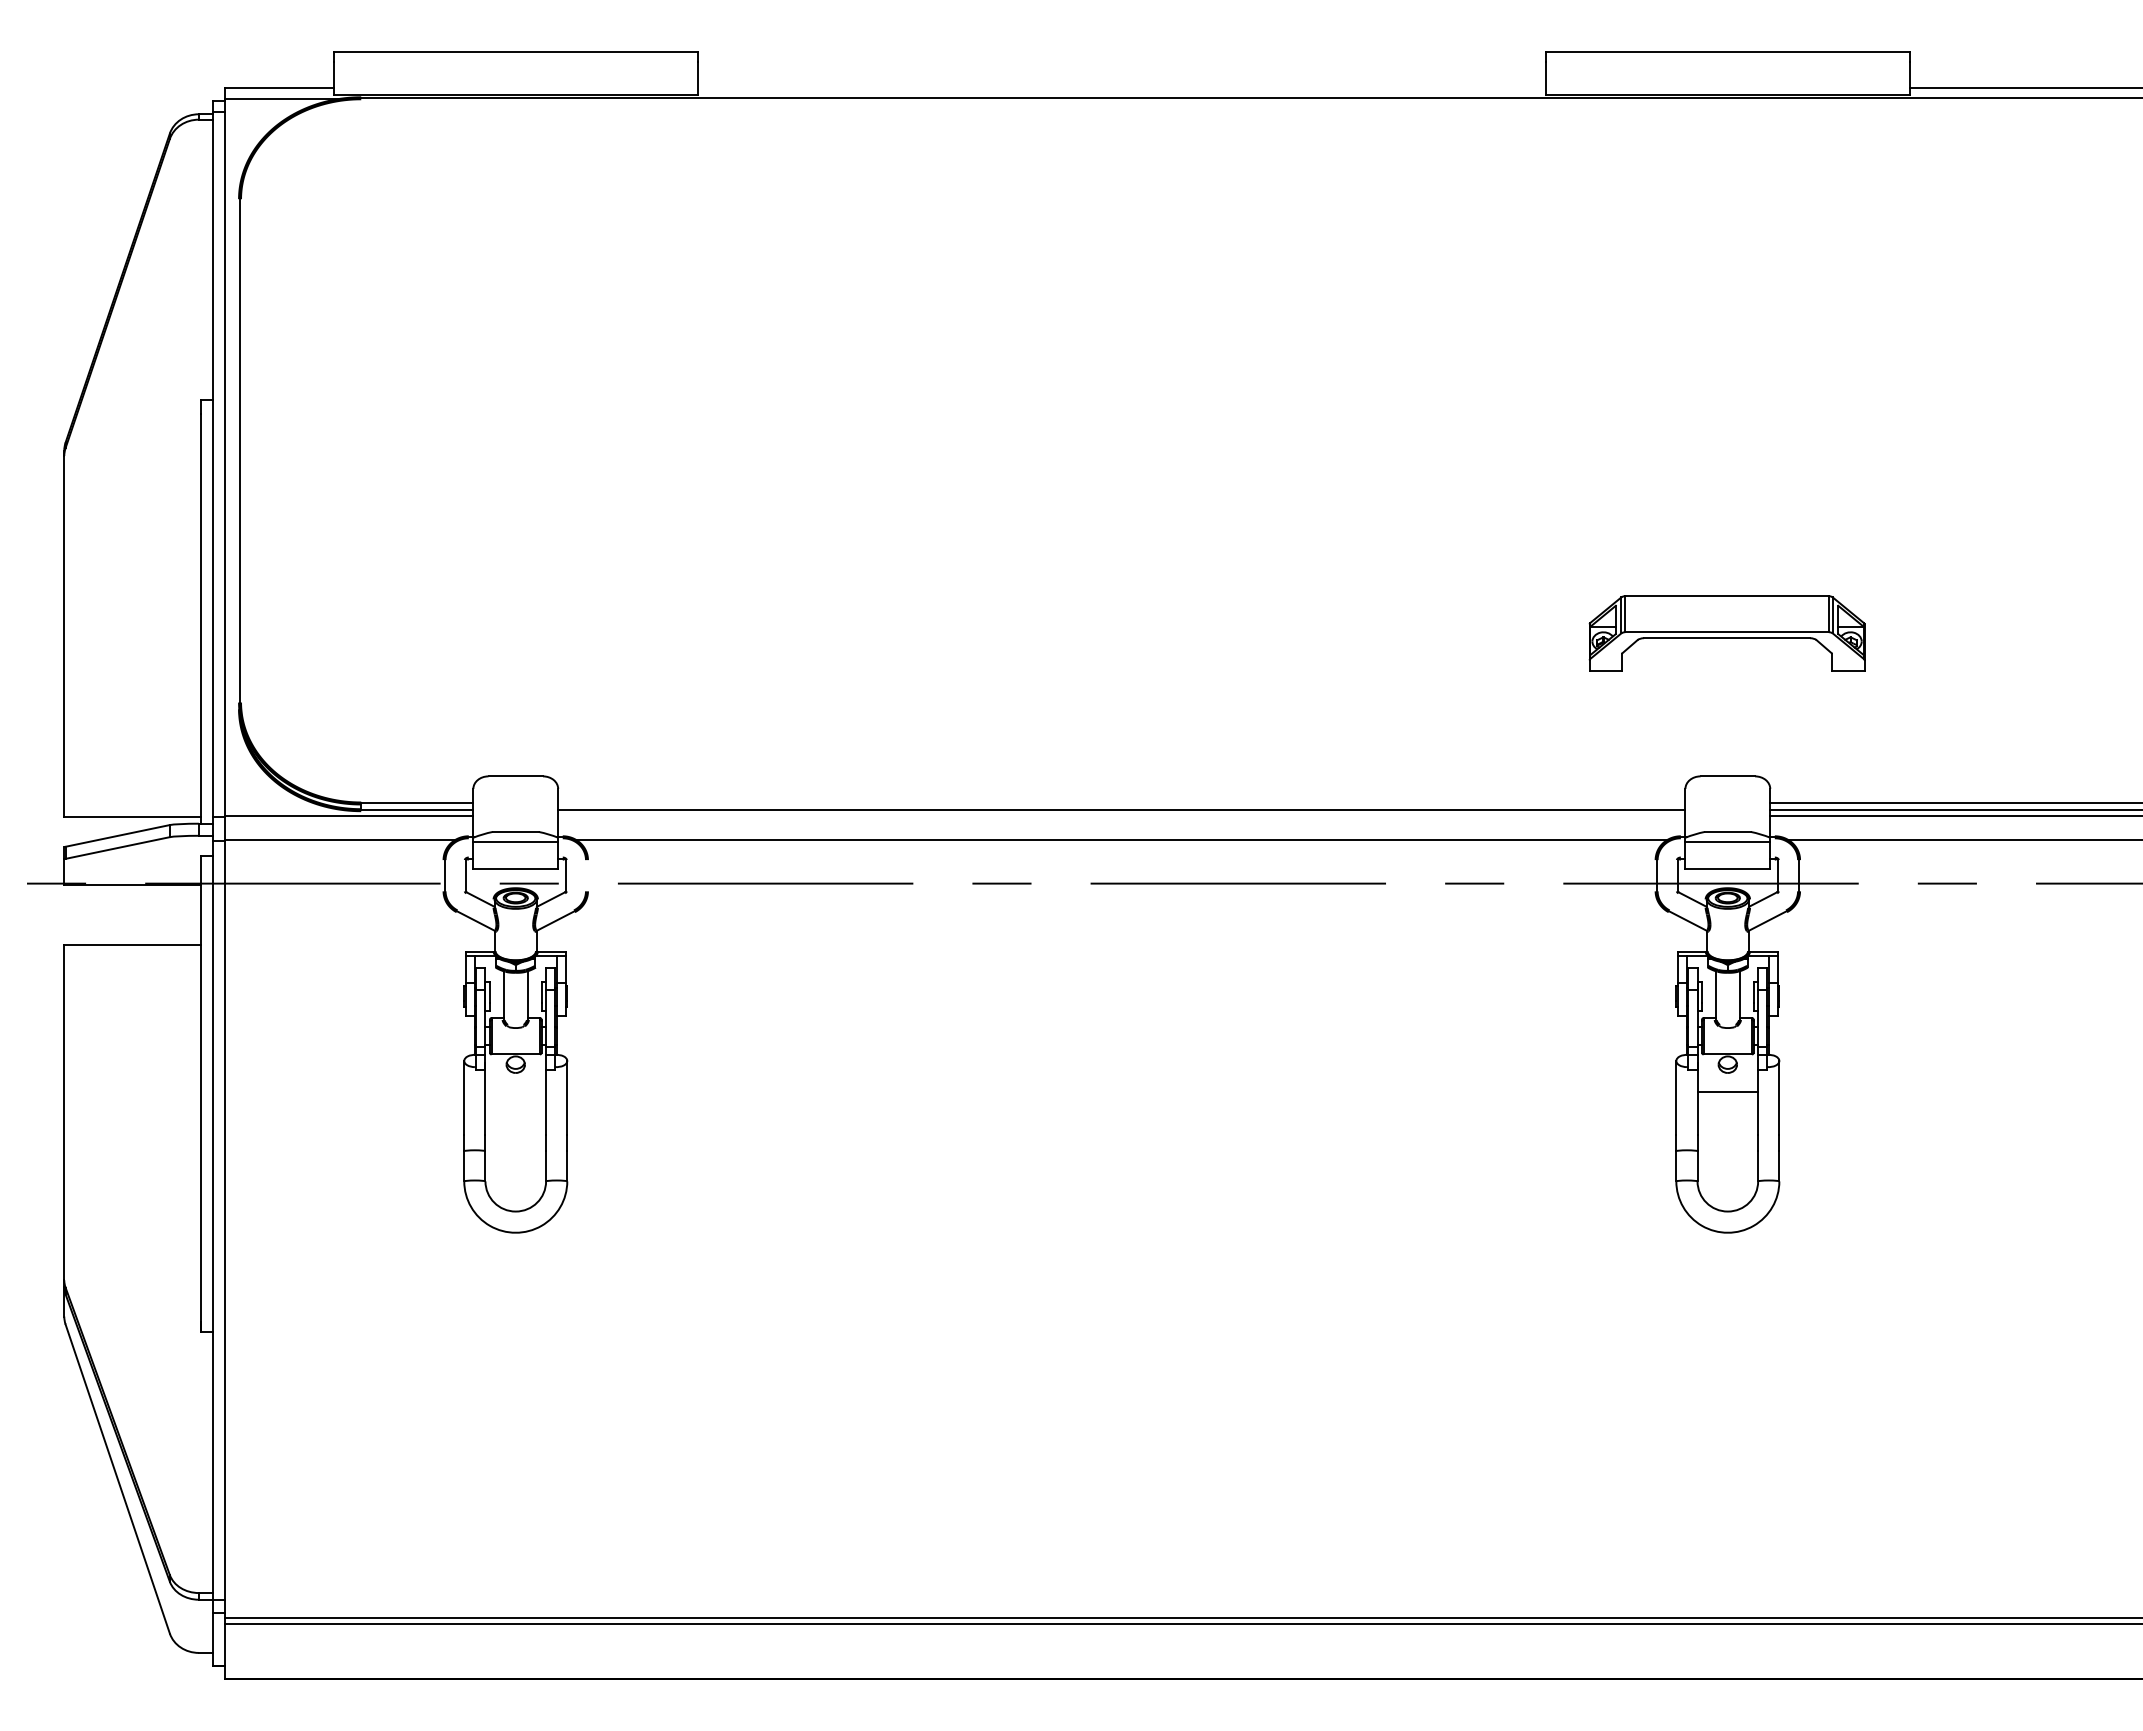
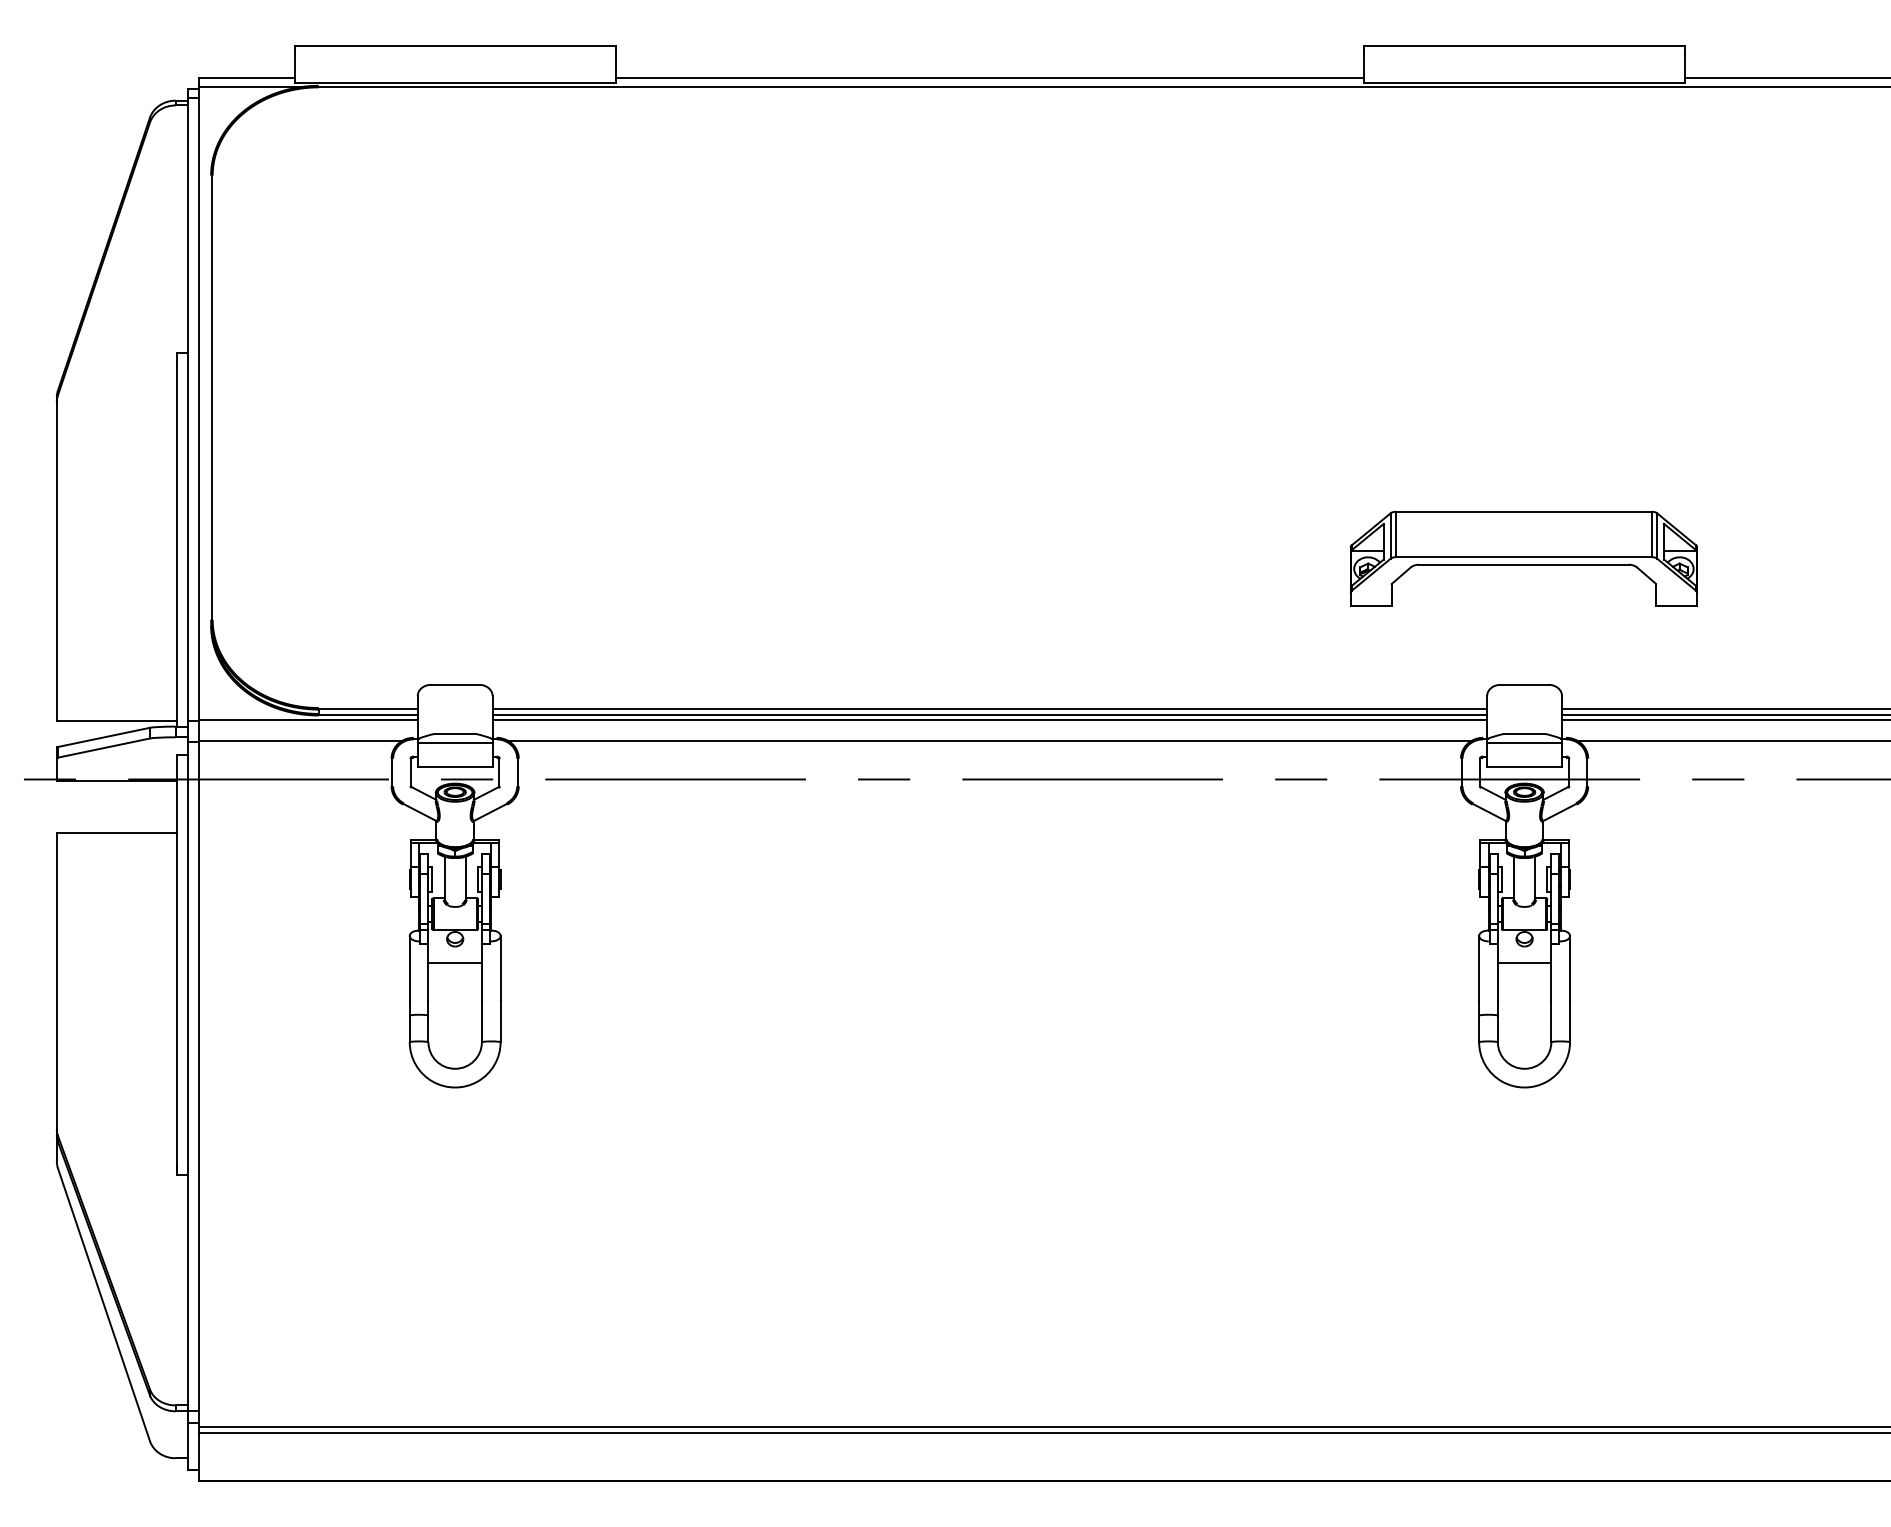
line: (1121, 88) -> (989, 77), added
part: (1726, 633) -> (1523, 558), size x1.43
line: (1121, 803) -> (989, 708), added
line: (1121, 816) -> (989, 720), added
line: (586, 875) -> (517, 772), added
line: (515, 1091) -> (454, 962), added

